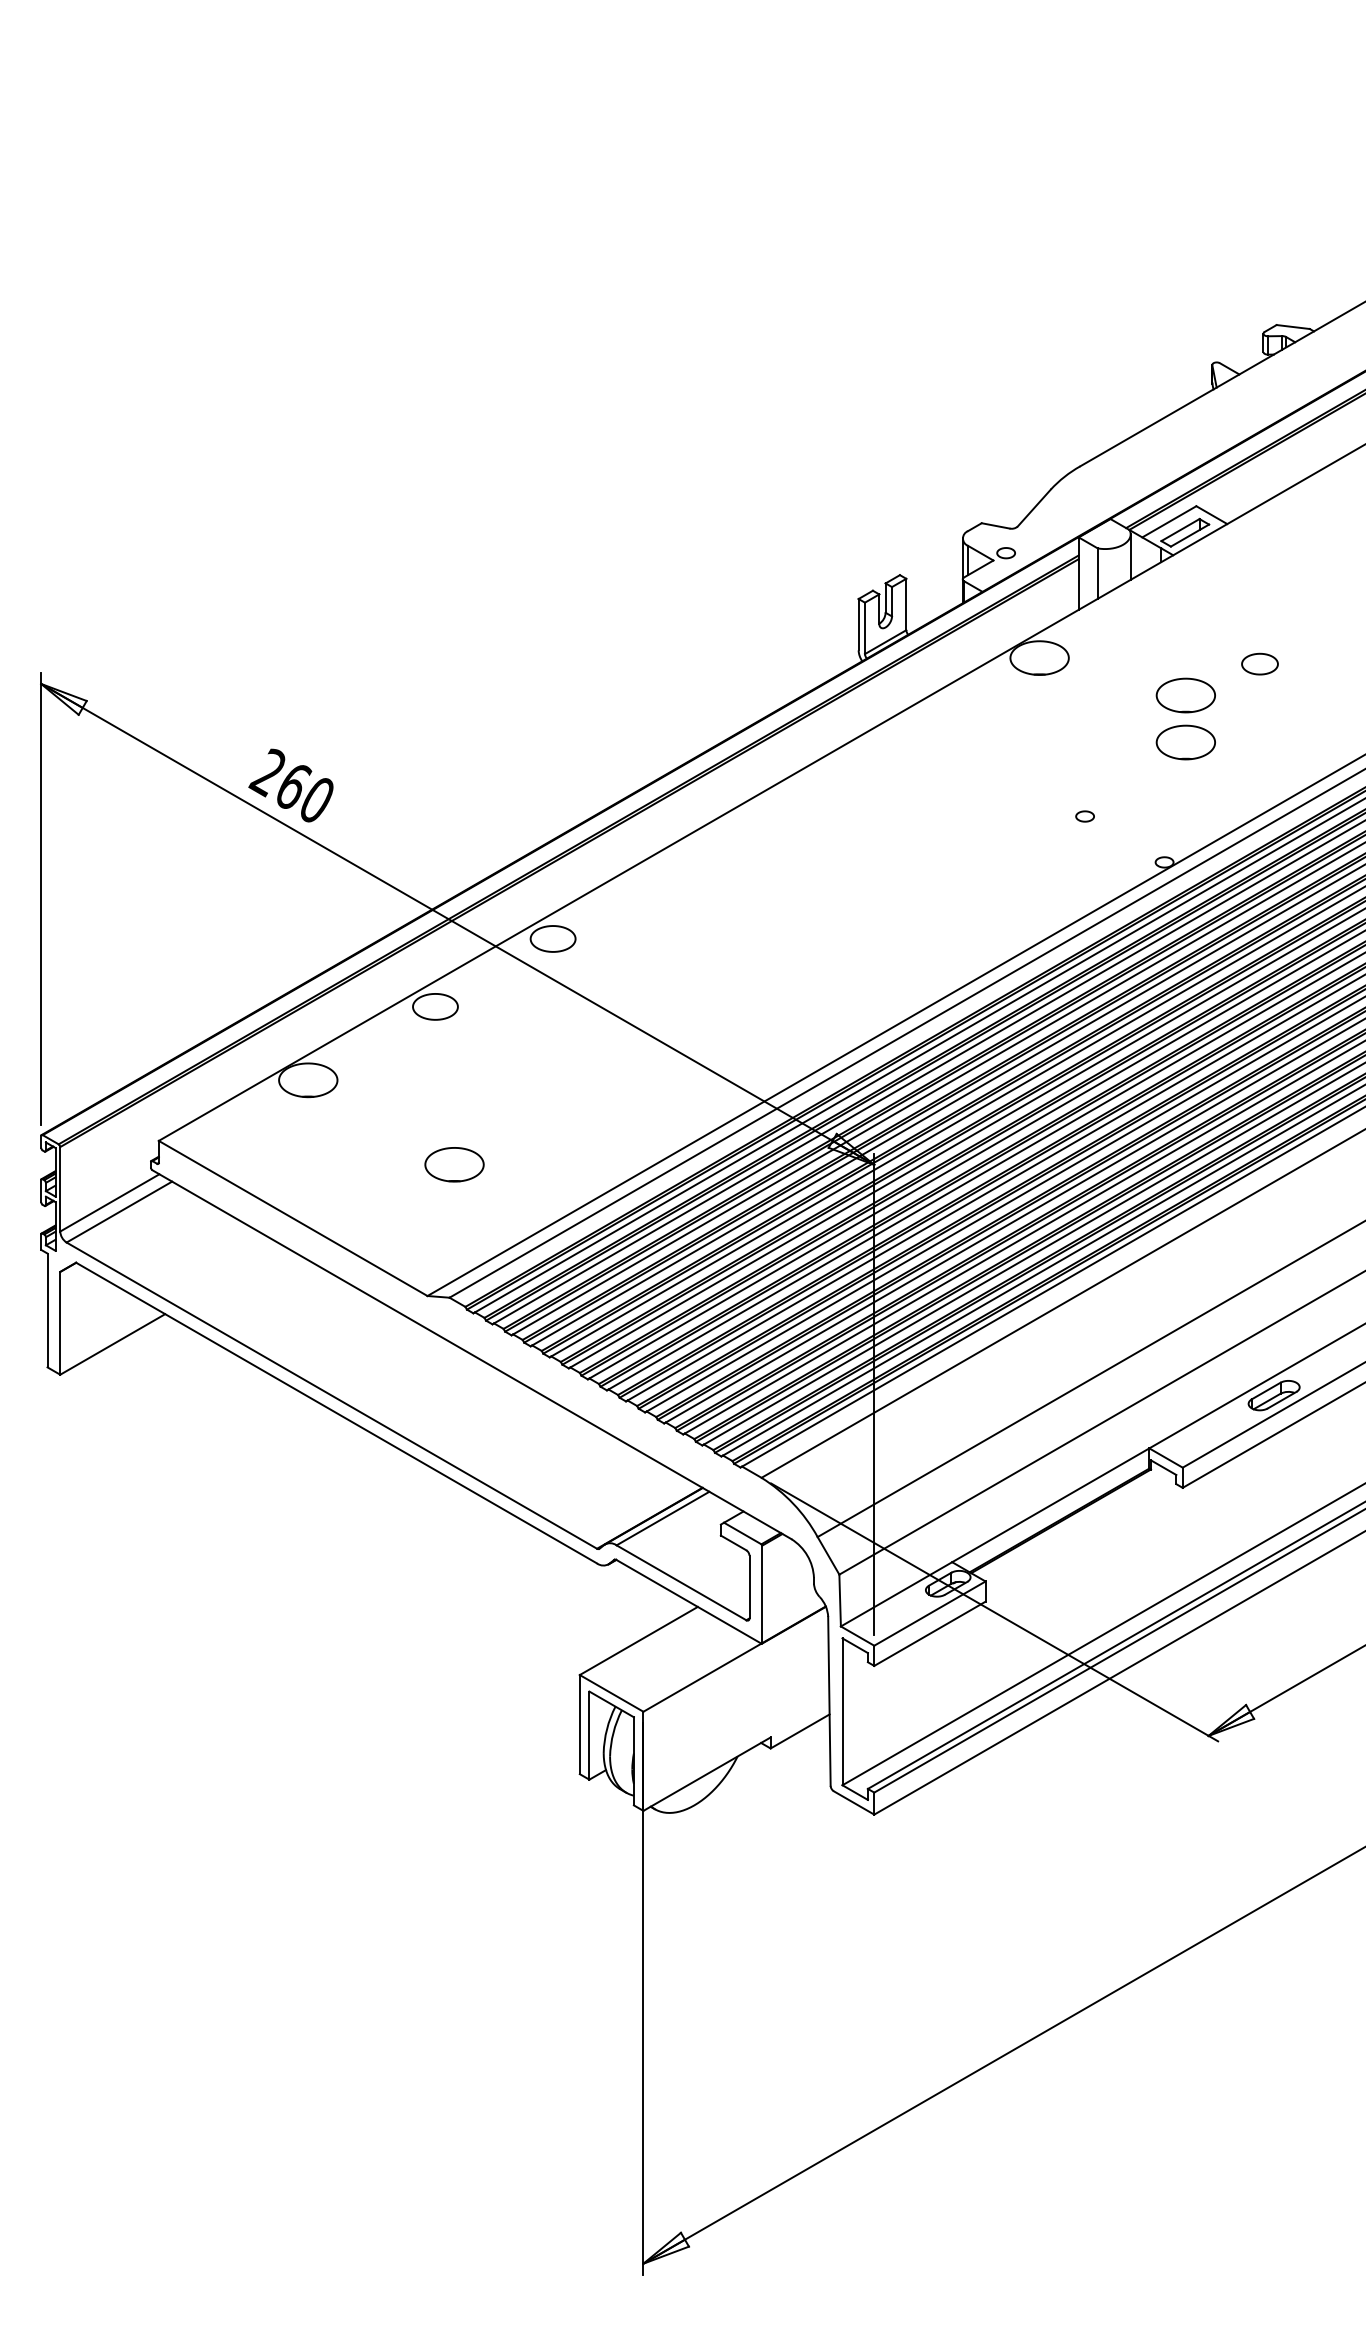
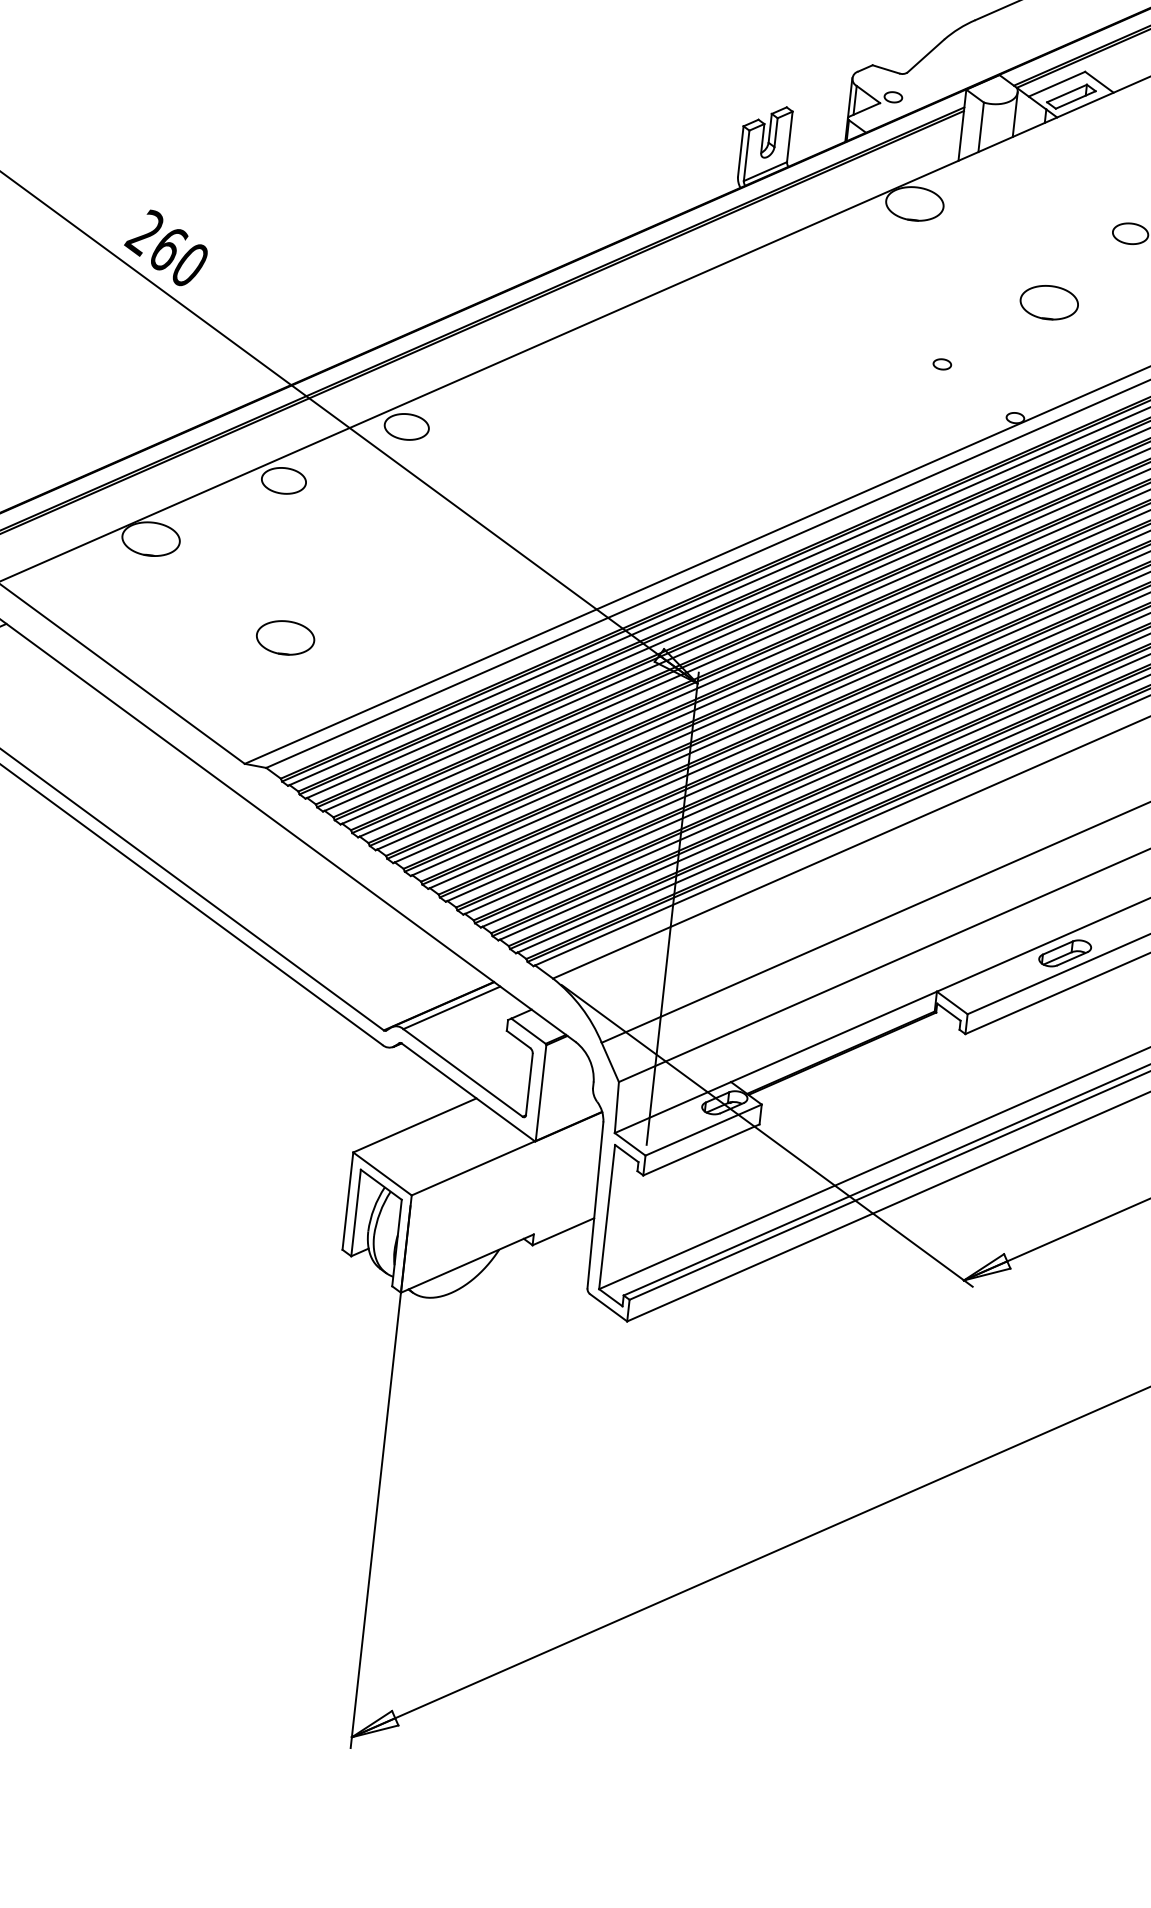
part: (1185, 695) -> (1054, 256), removed

